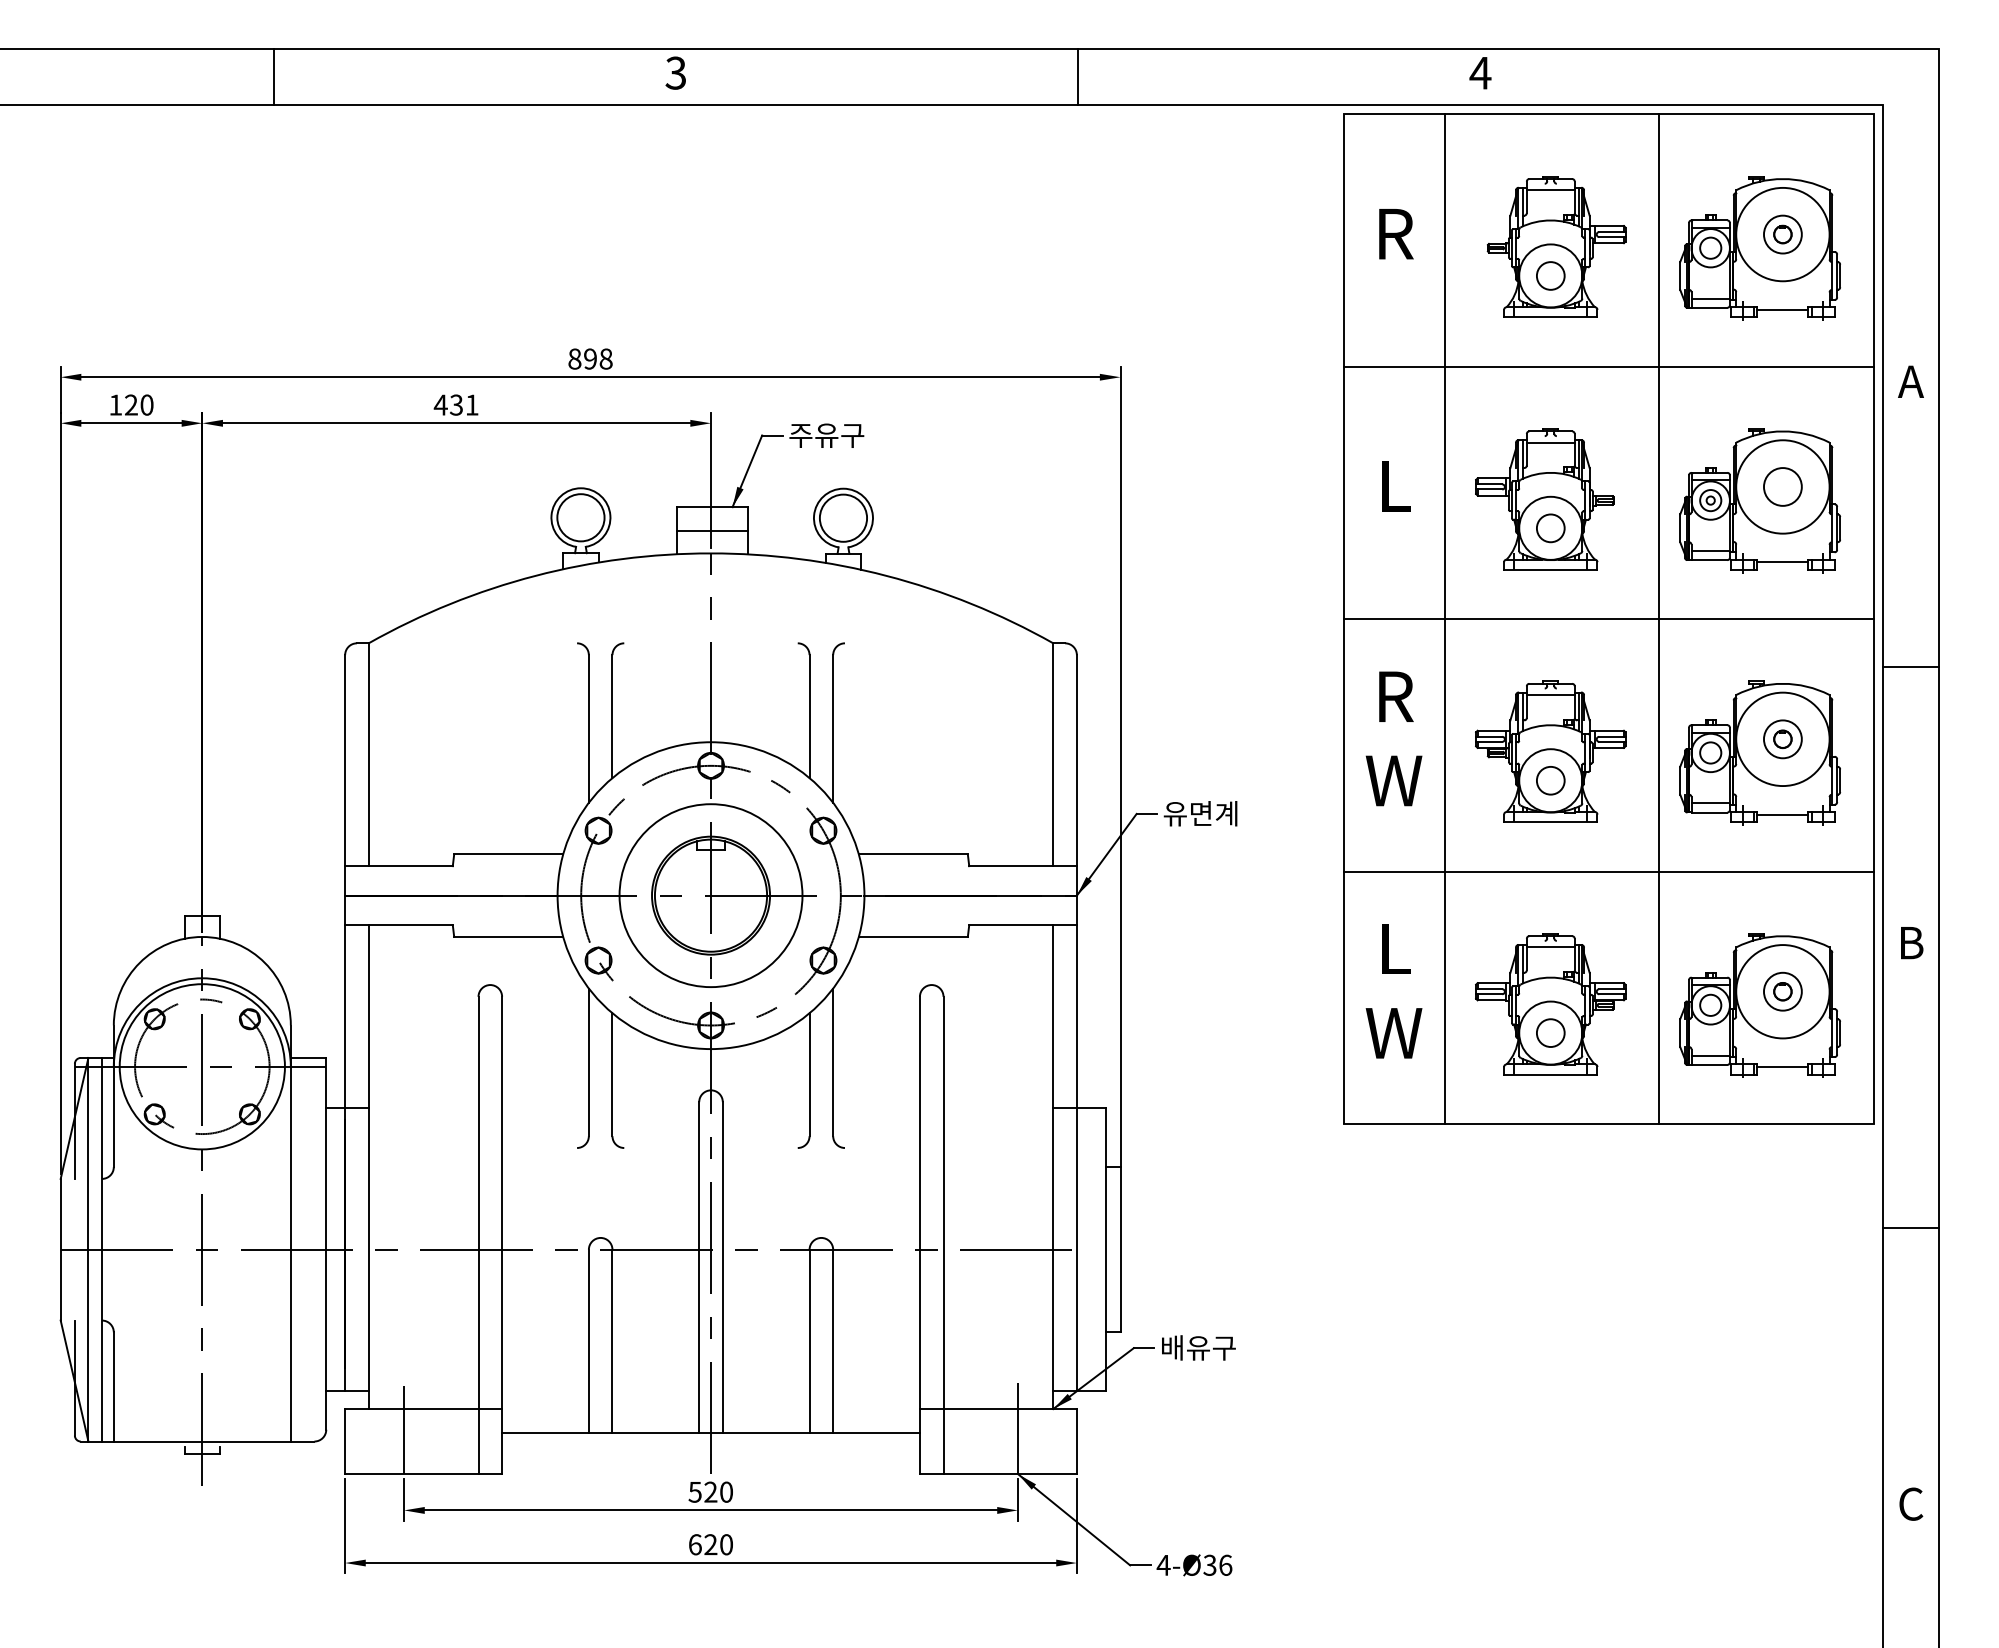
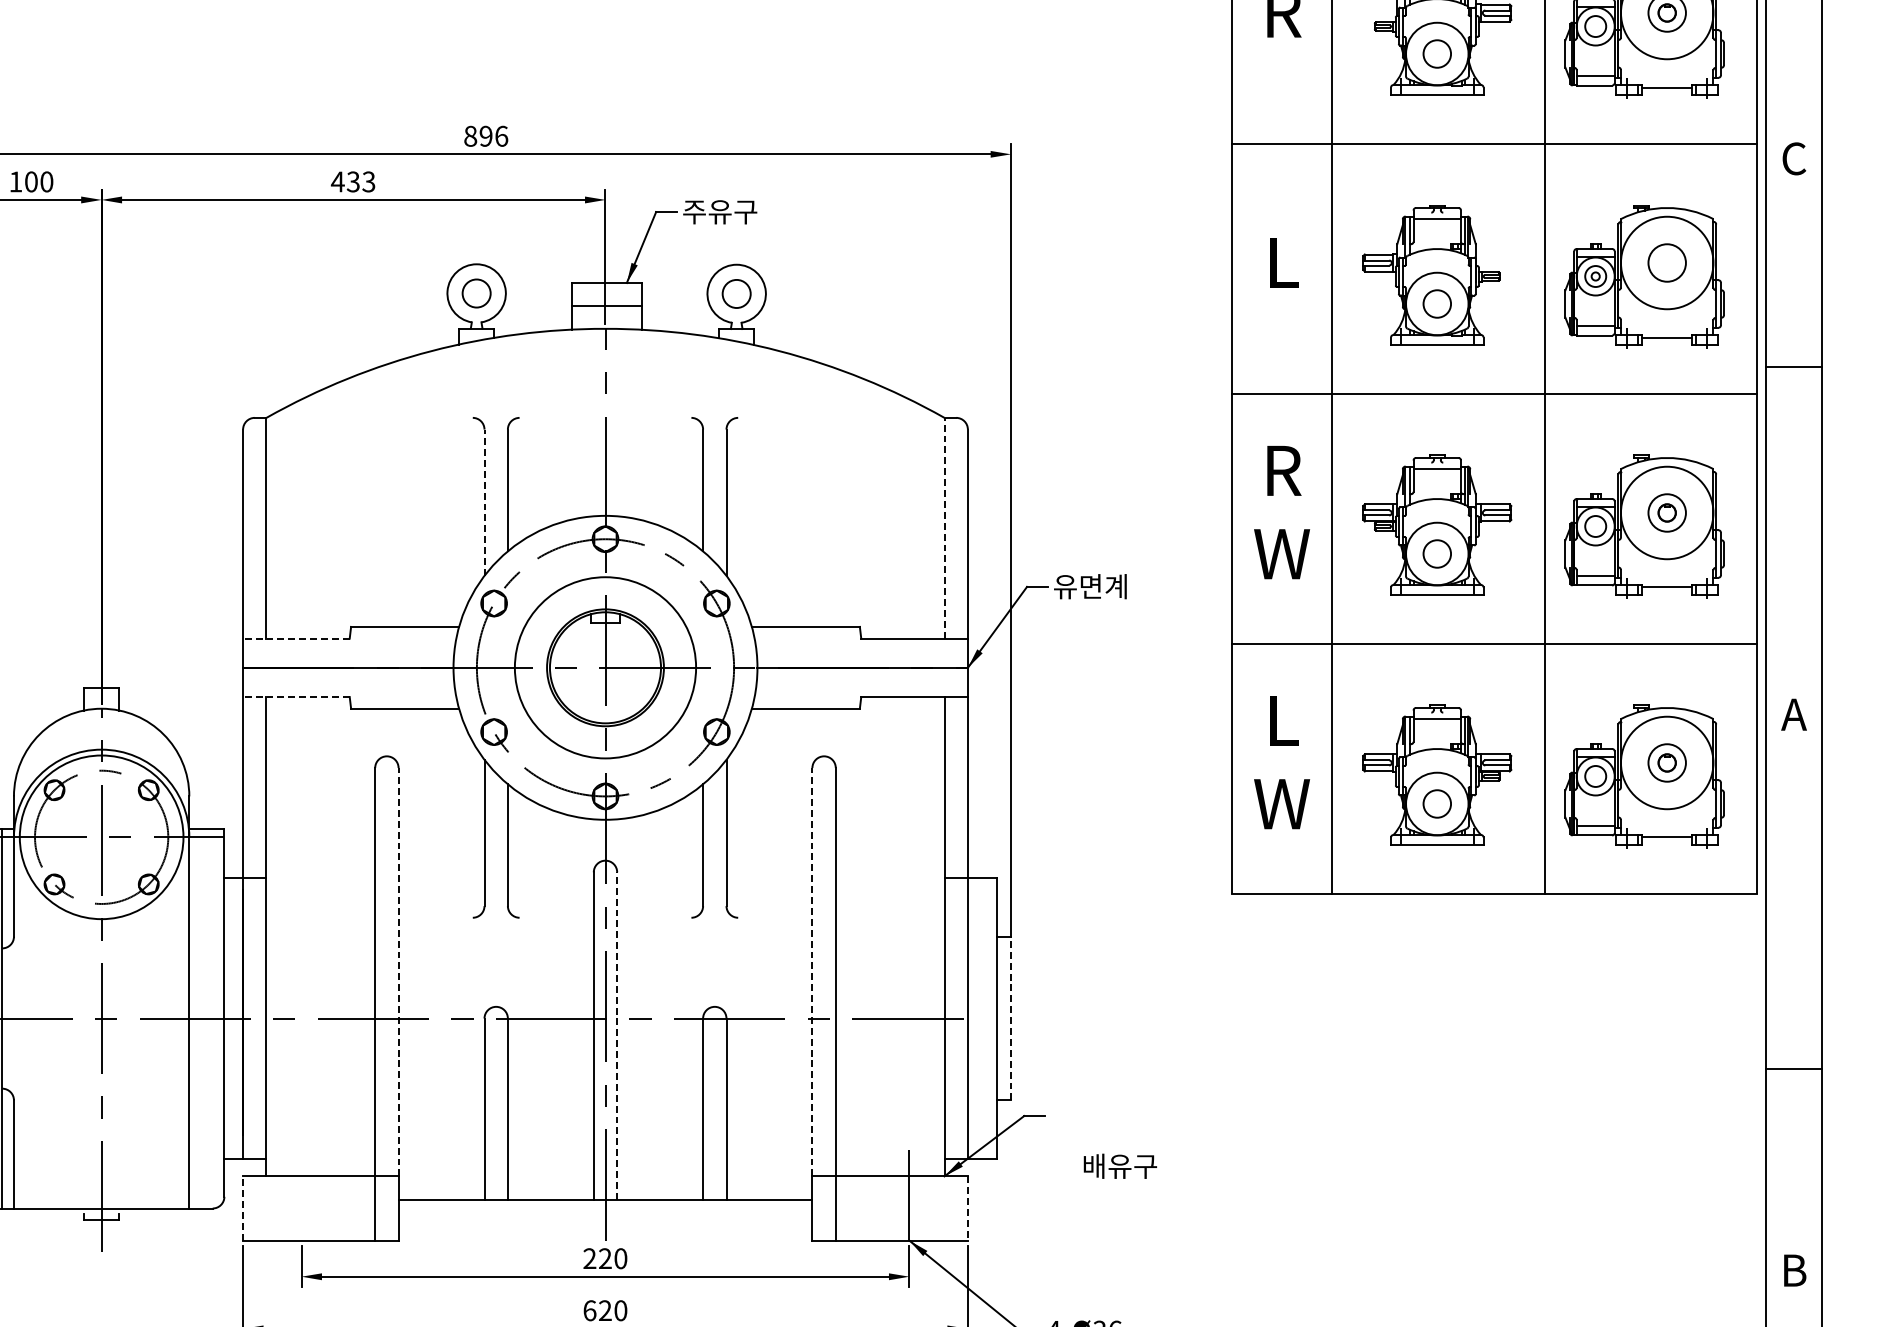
text: (605, 358) -> (500, 135), 898 -> 896
text: (1910, 381) -> (1793, 158), A -> C
text: (131, 404) -> (31, 181), 120 -> 100
text: (471, 404) -> (368, 181), 431 -> 433
circle: (580, 517) -> (476, 293), size x0.6
circle: (843, 517) -> (736, 293), size x0.6
line: (1910, 666) -> (1793, 366), moved
line: (588, 728) -> (484, 502), solid -> dashed
line: (1053, 754) -> (944, 527), solid -> dashed
line: (398, 866) -> (295, 638), solid -> dashed
line: (398, 925) -> (295, 697), solid -> dashed
text: (1910, 943) -> (1793, 715), B -> A
line: (502, 1202) -> (398, 971), solid -> dashed
line: (919, 1202) -> (811, 971), solid -> dashed
line: (1910, 1227) -> (1793, 1068), moved
line: (1120, 1249) -> (1011, 1018), solid -> dashed
line: (722, 1266) -> (616, 1035), solid -> dashed
text: (1198, 1347) -> (1120, 1165), moved
line: (404, 1429) -> (301, 1196), removed
line: (345, 1441) -> (243, 1208), solid -> dashed
line: (1076, 1442) -> (967, 1209), solid -> dashed
text: (694, 1491) -> (589, 1257), 520 -> 220
text: (1911, 1503) -> (1794, 1269), C -> B

